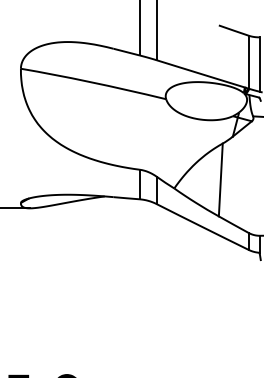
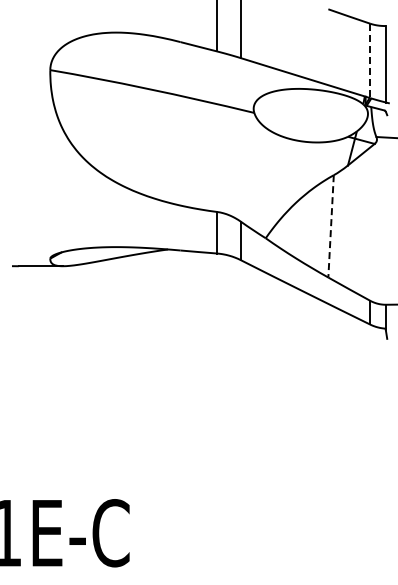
line: (248, 62) -> (370, 61), solid -> dashed
line: (221, 180) -> (331, 226), solid -> dashed

